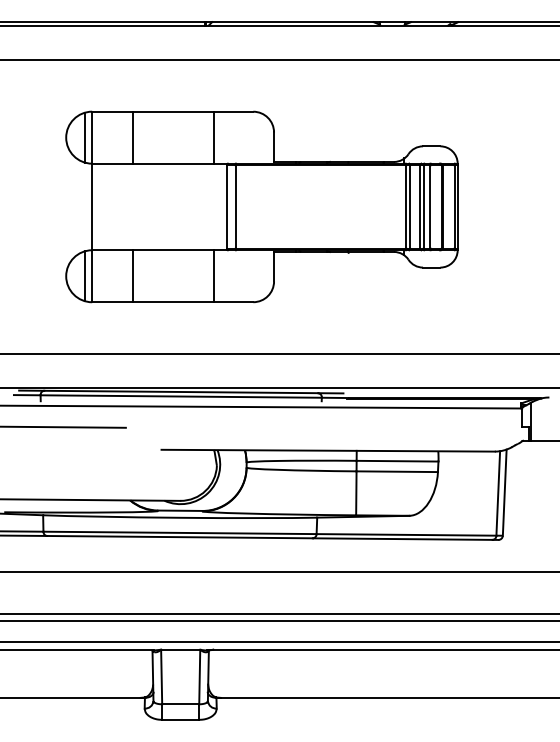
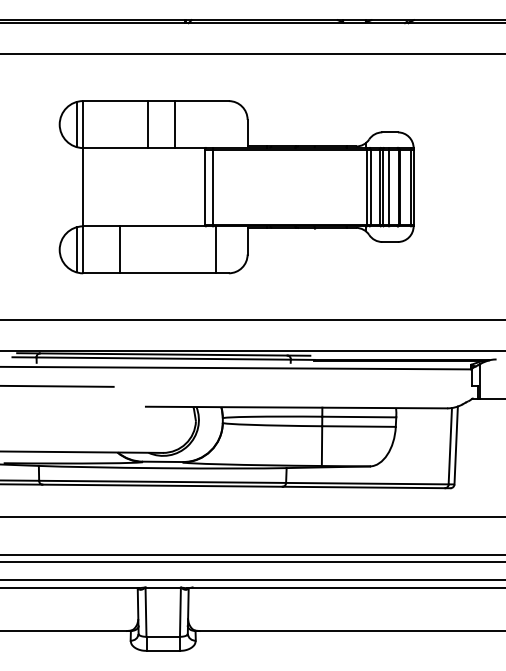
line: (133, 137) -> (148, 124), moved
line: (214, 137) -> (175, 124), moved
line: (214, 275) -> (216, 249), moved

